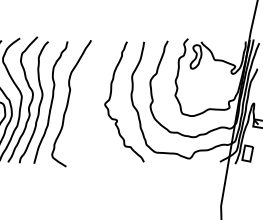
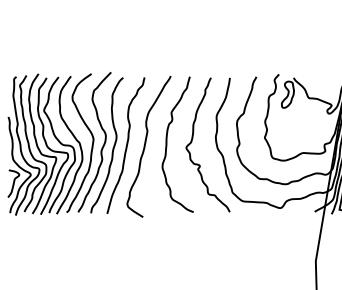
curve: (88, 101) -> (167, 144), added

